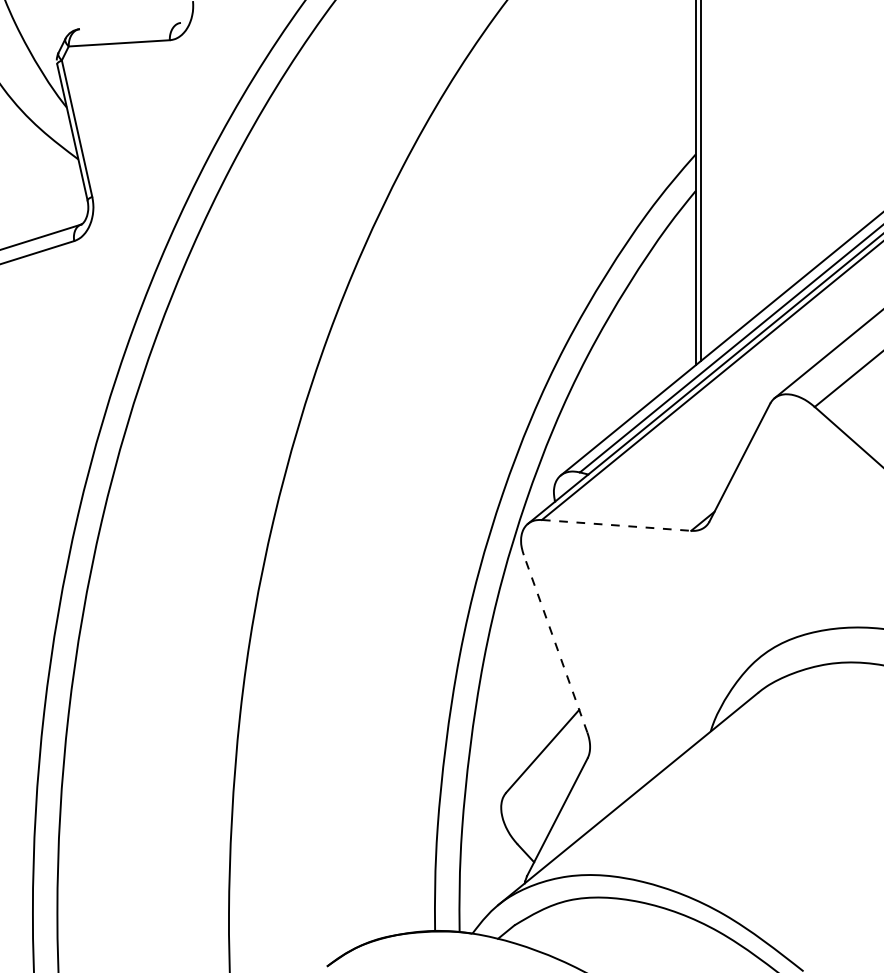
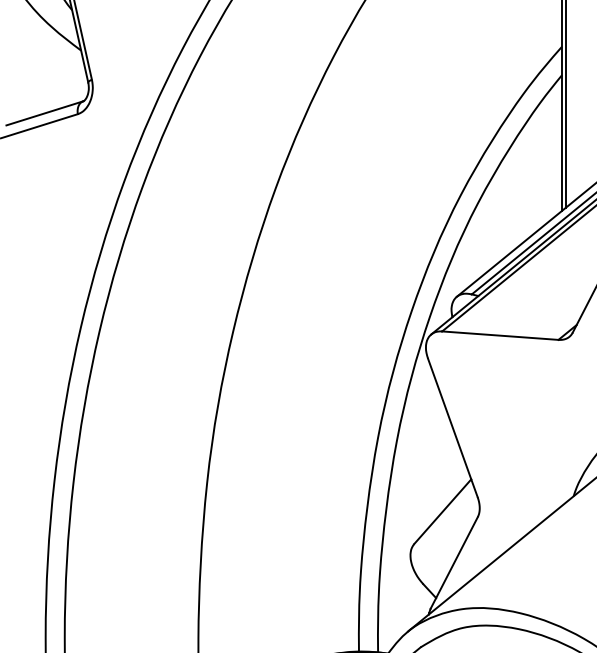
line: (616, 525) -> (500, 335), dashed -> solid
line: (555, 643) -> (452, 427), dashed -> solid

